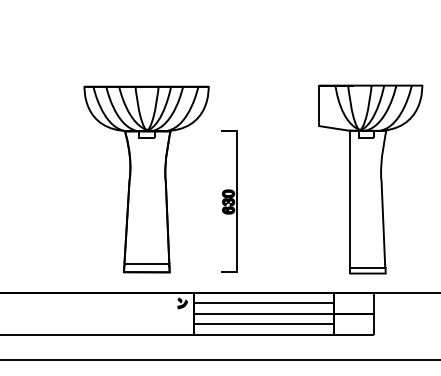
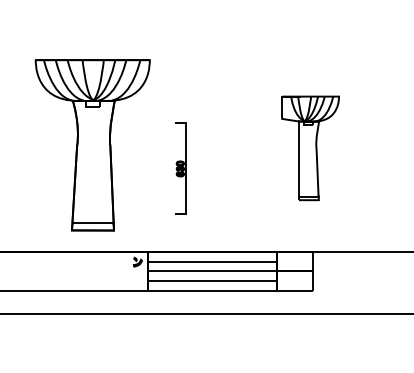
part: (146, 179) -> (92, 145), moved
part: (370, 179) -> (310, 148), size x0.6
part: (229, 201) -> (180, 168), size x0.7

